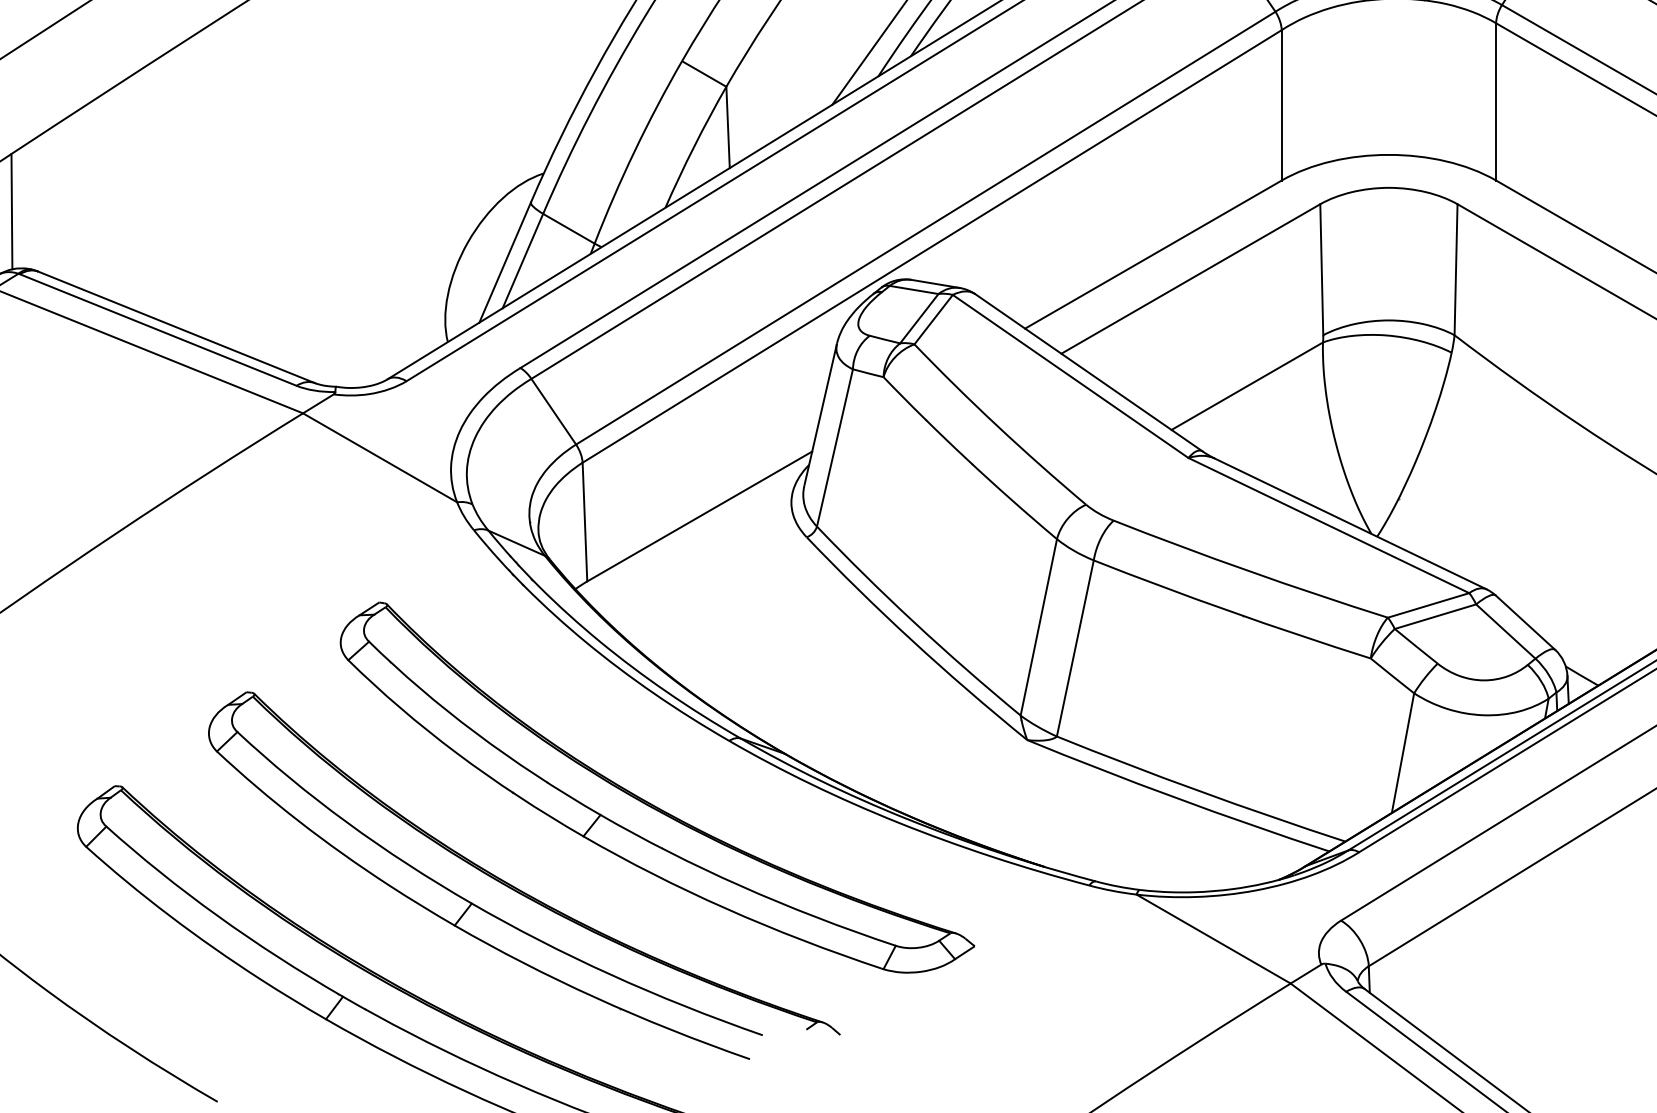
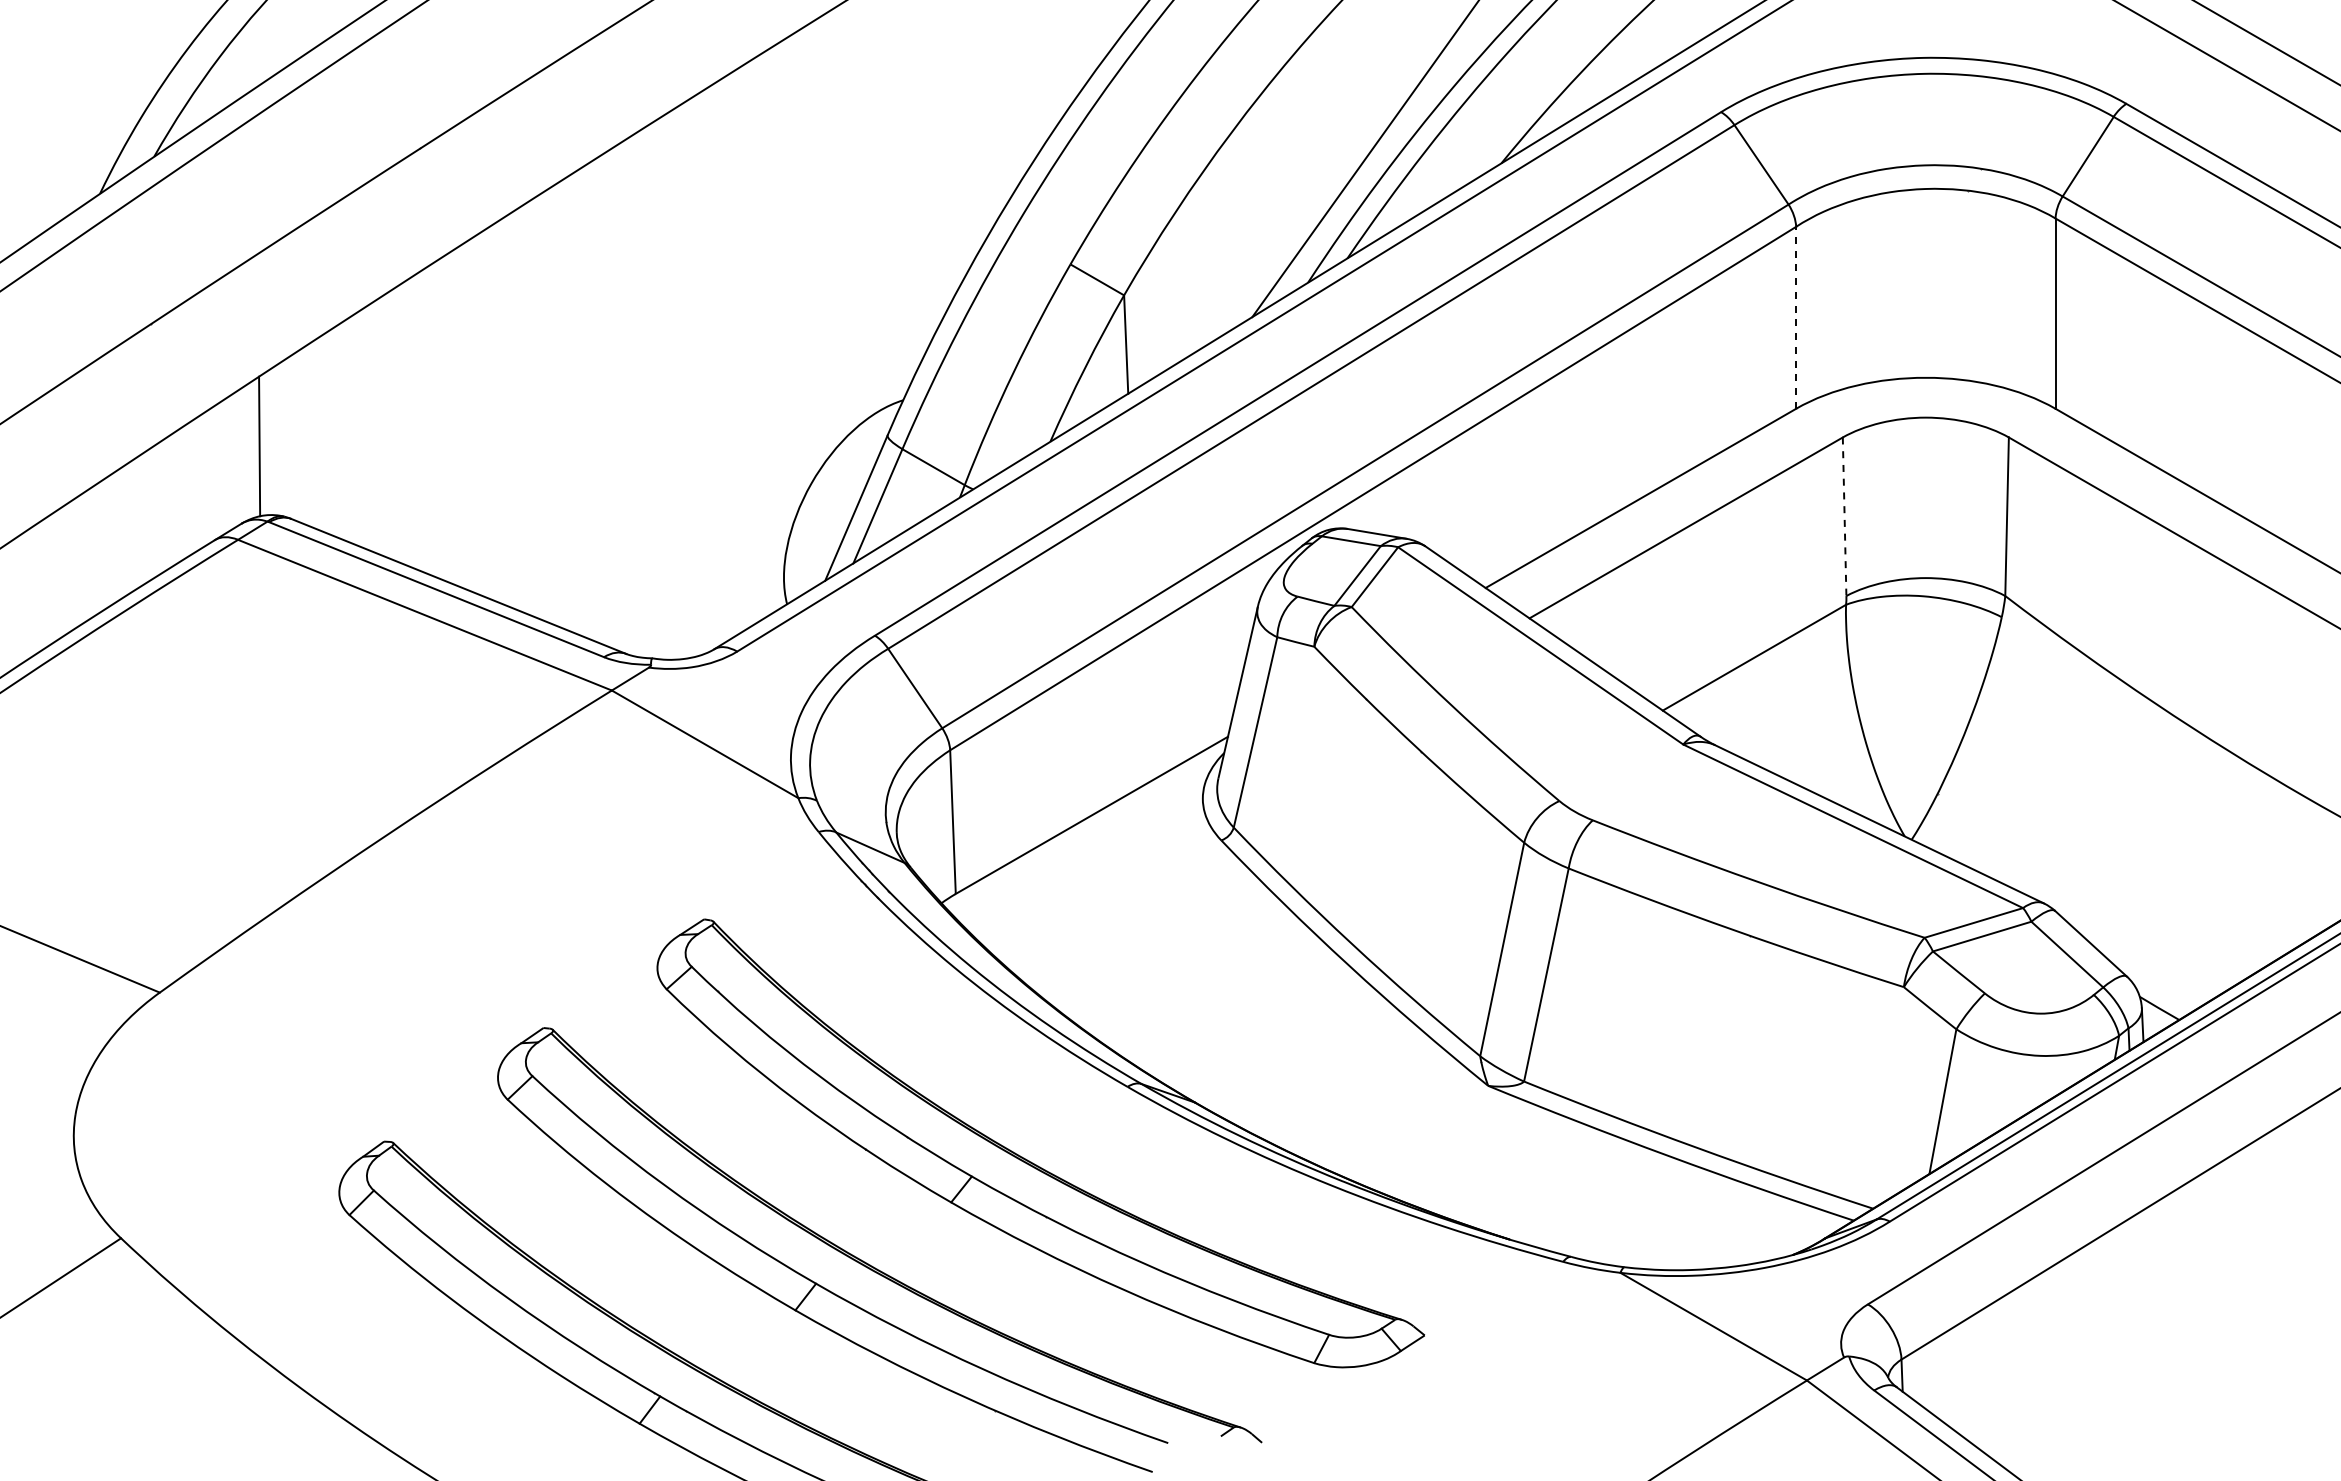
line: (1282, 105) -> (1796, 317), solid -> dashed
line: (1321, 270) -> (1844, 517), solid -> dashed

